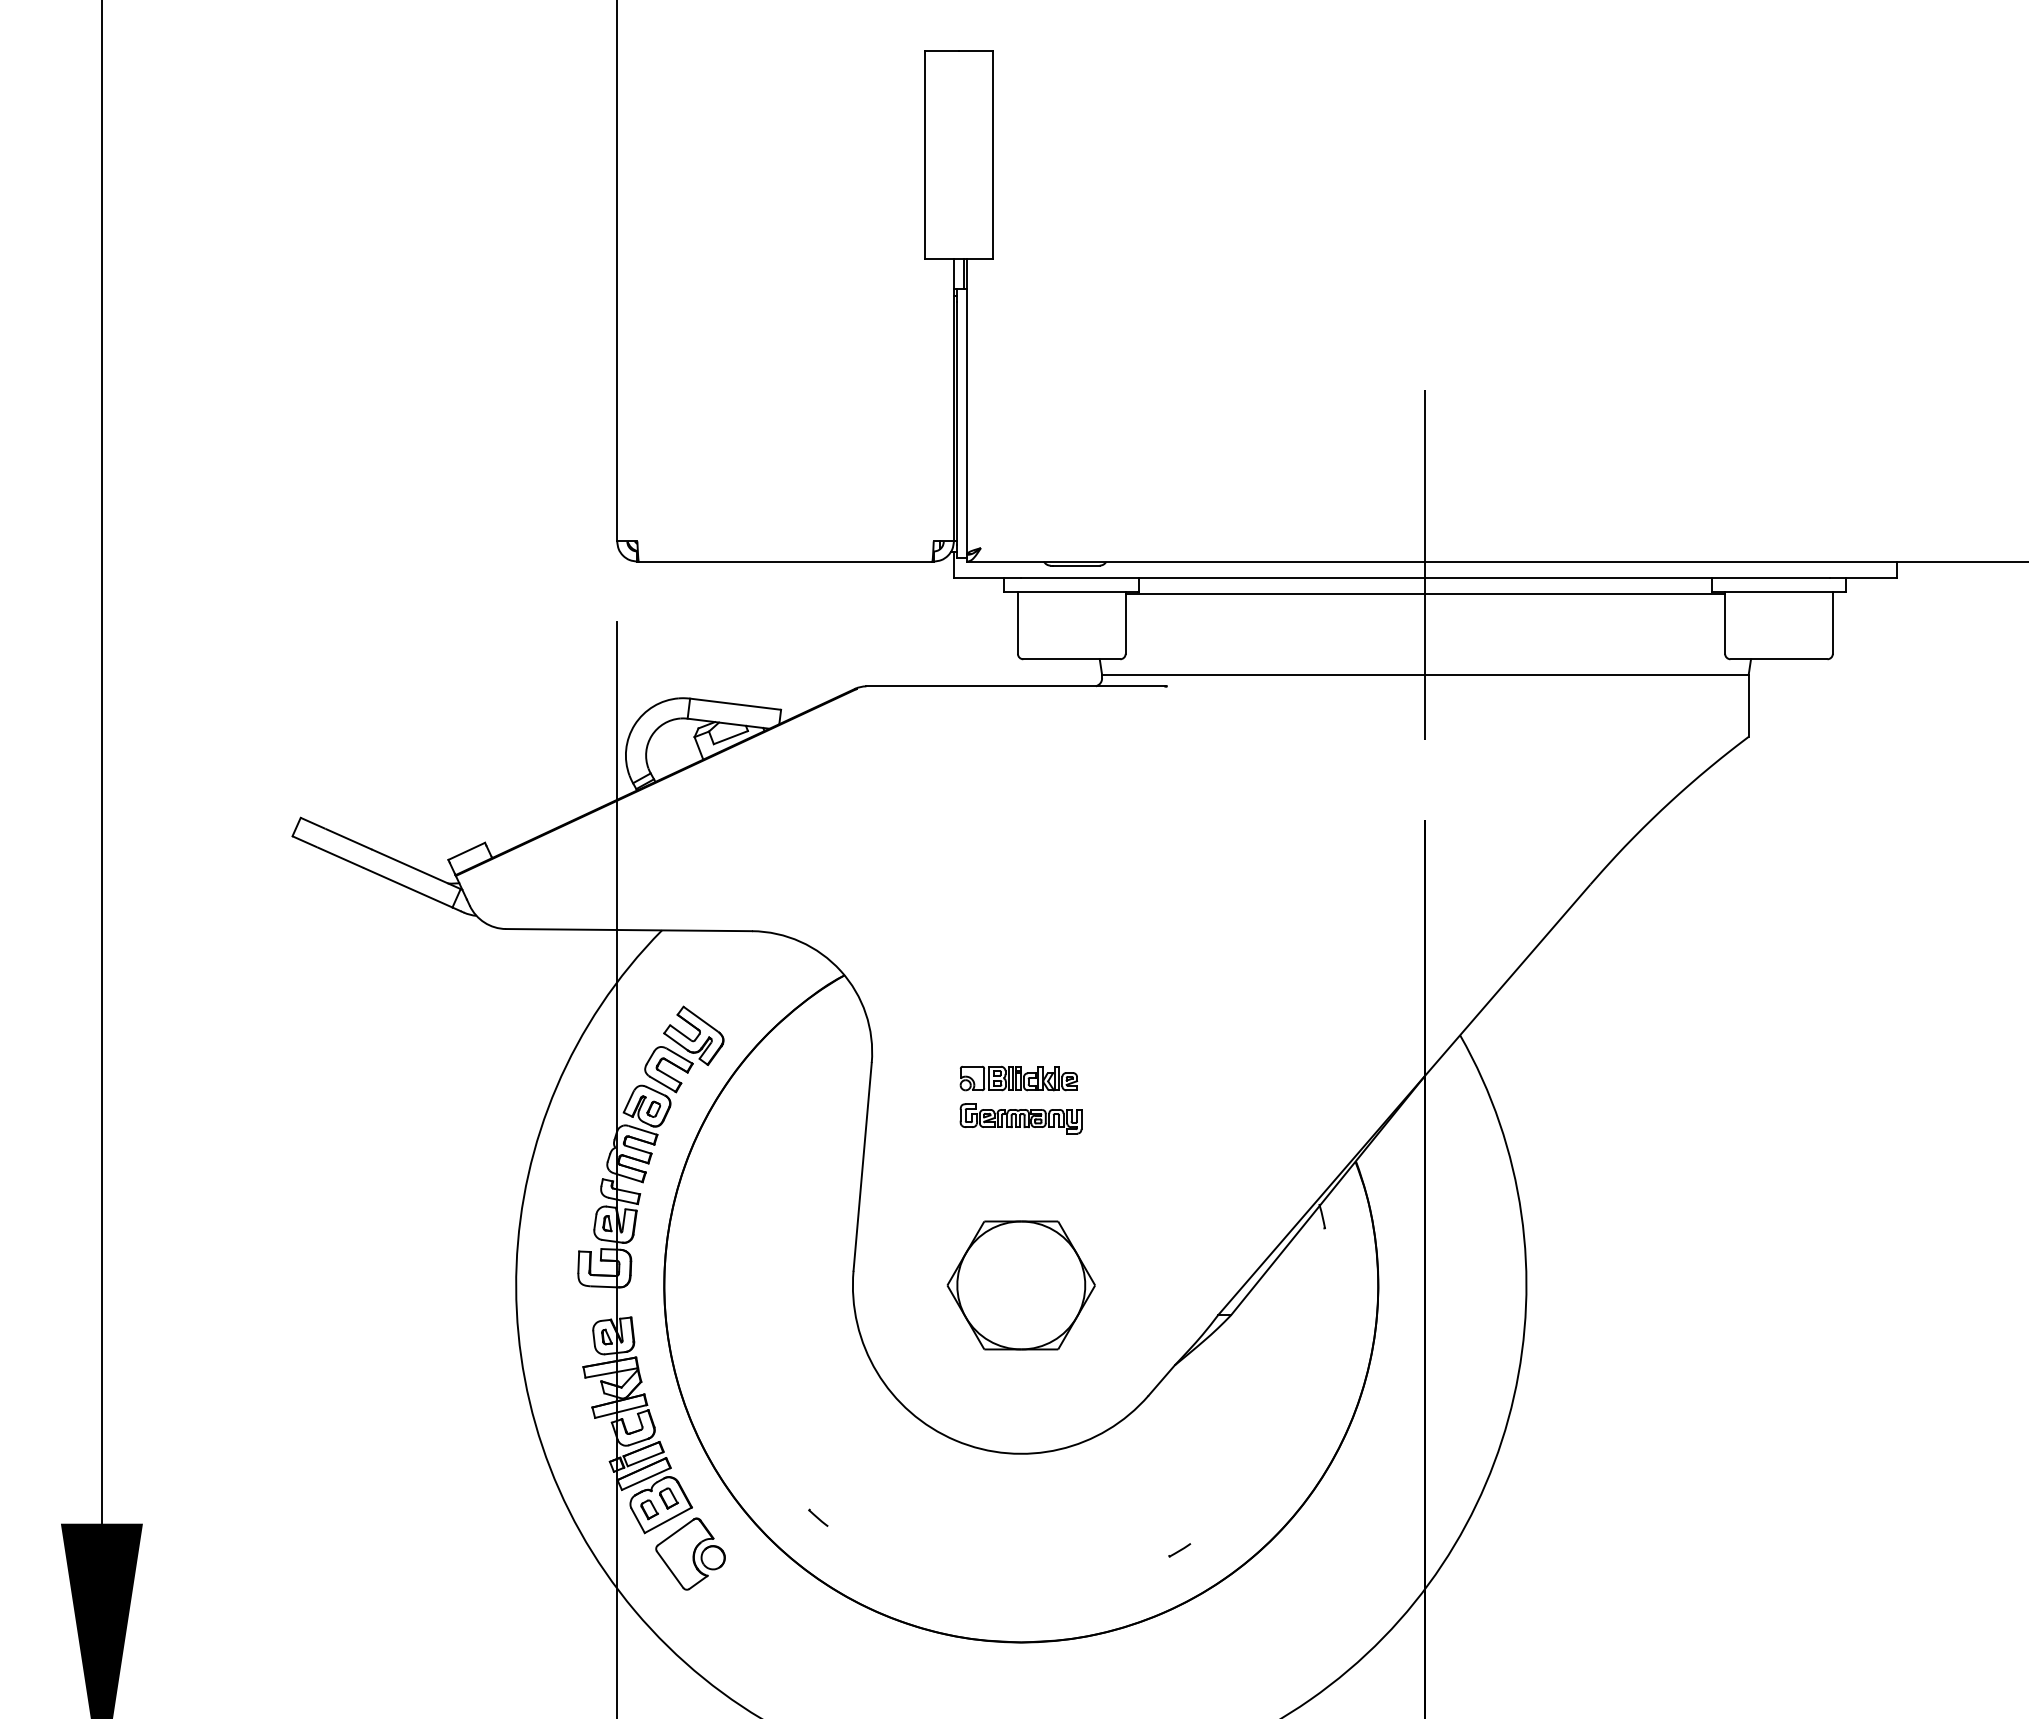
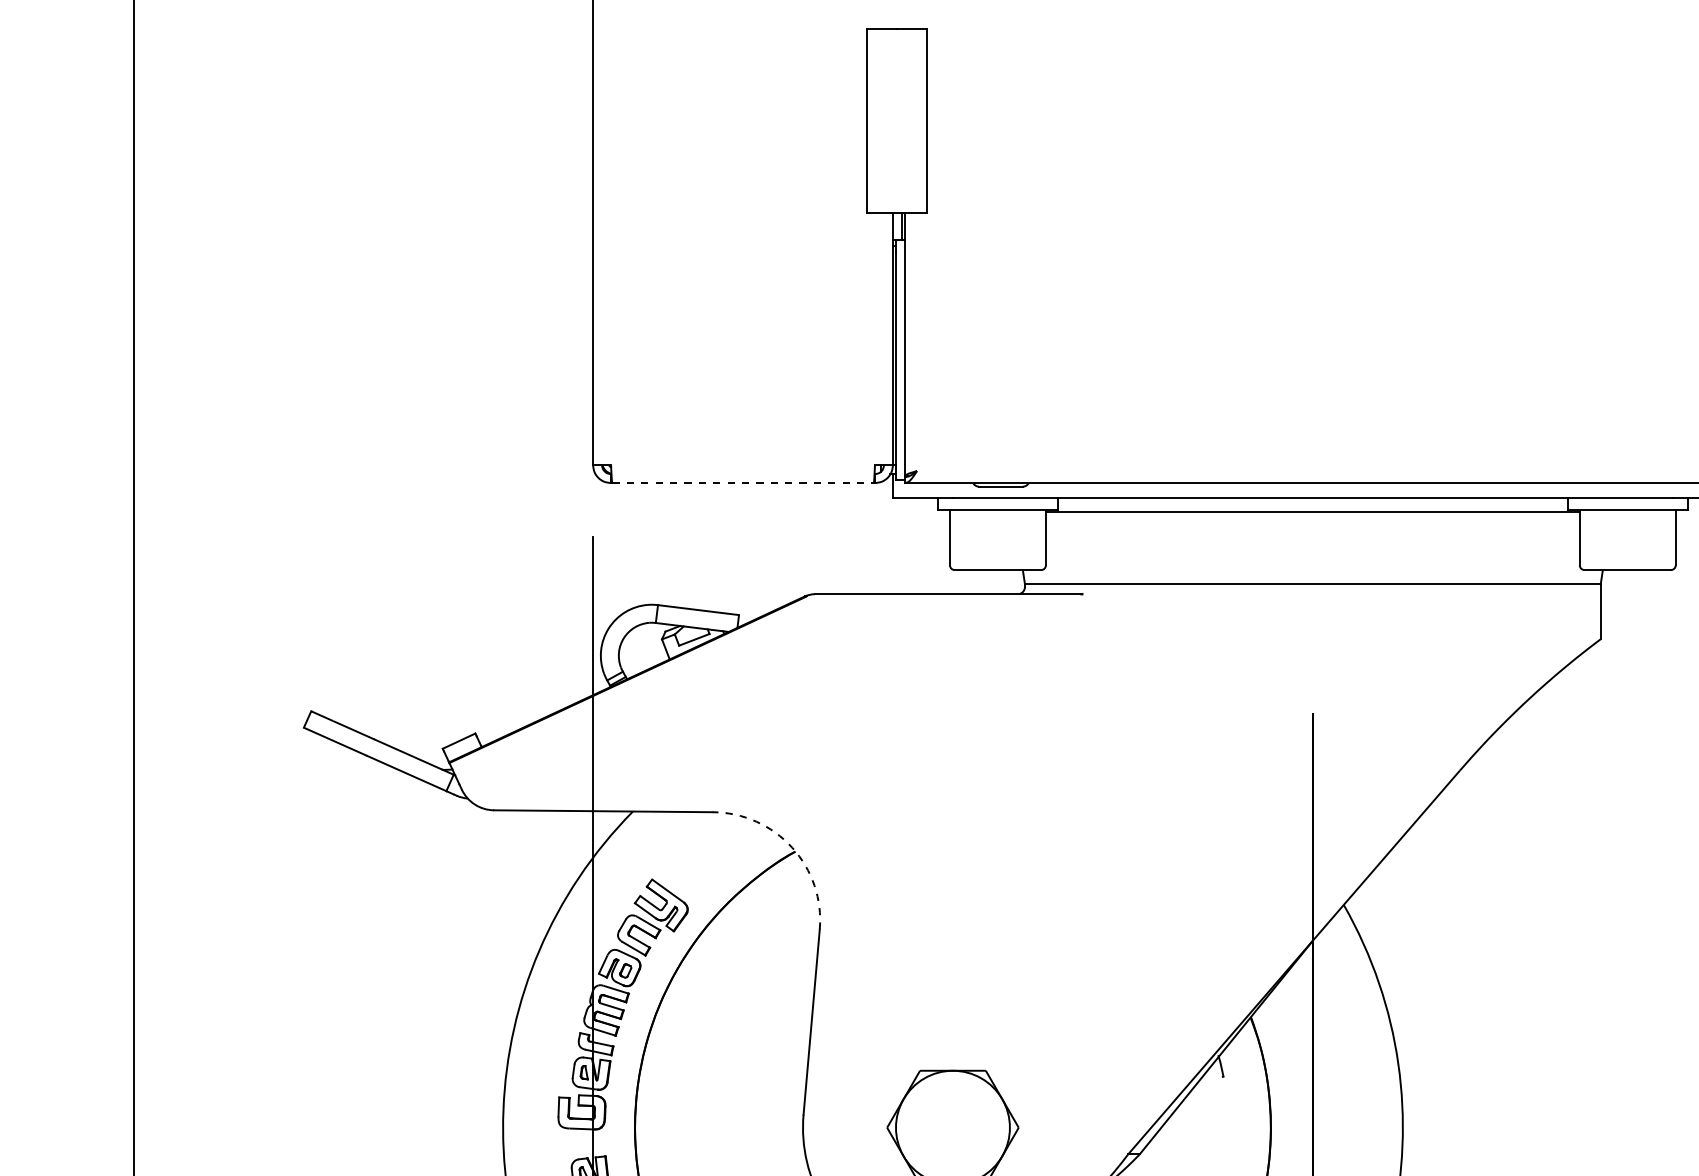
line: (785, 561) -> (742, 482), solid -> dashed
line: (1425, 564) -> (1312, 485), removed
arc: (840, 970) -> (791, 847), solid -> dashed
part: (1018, 1078) -> (950, 943), removed
part: (1020, 1118) -> (952, 979), removed

